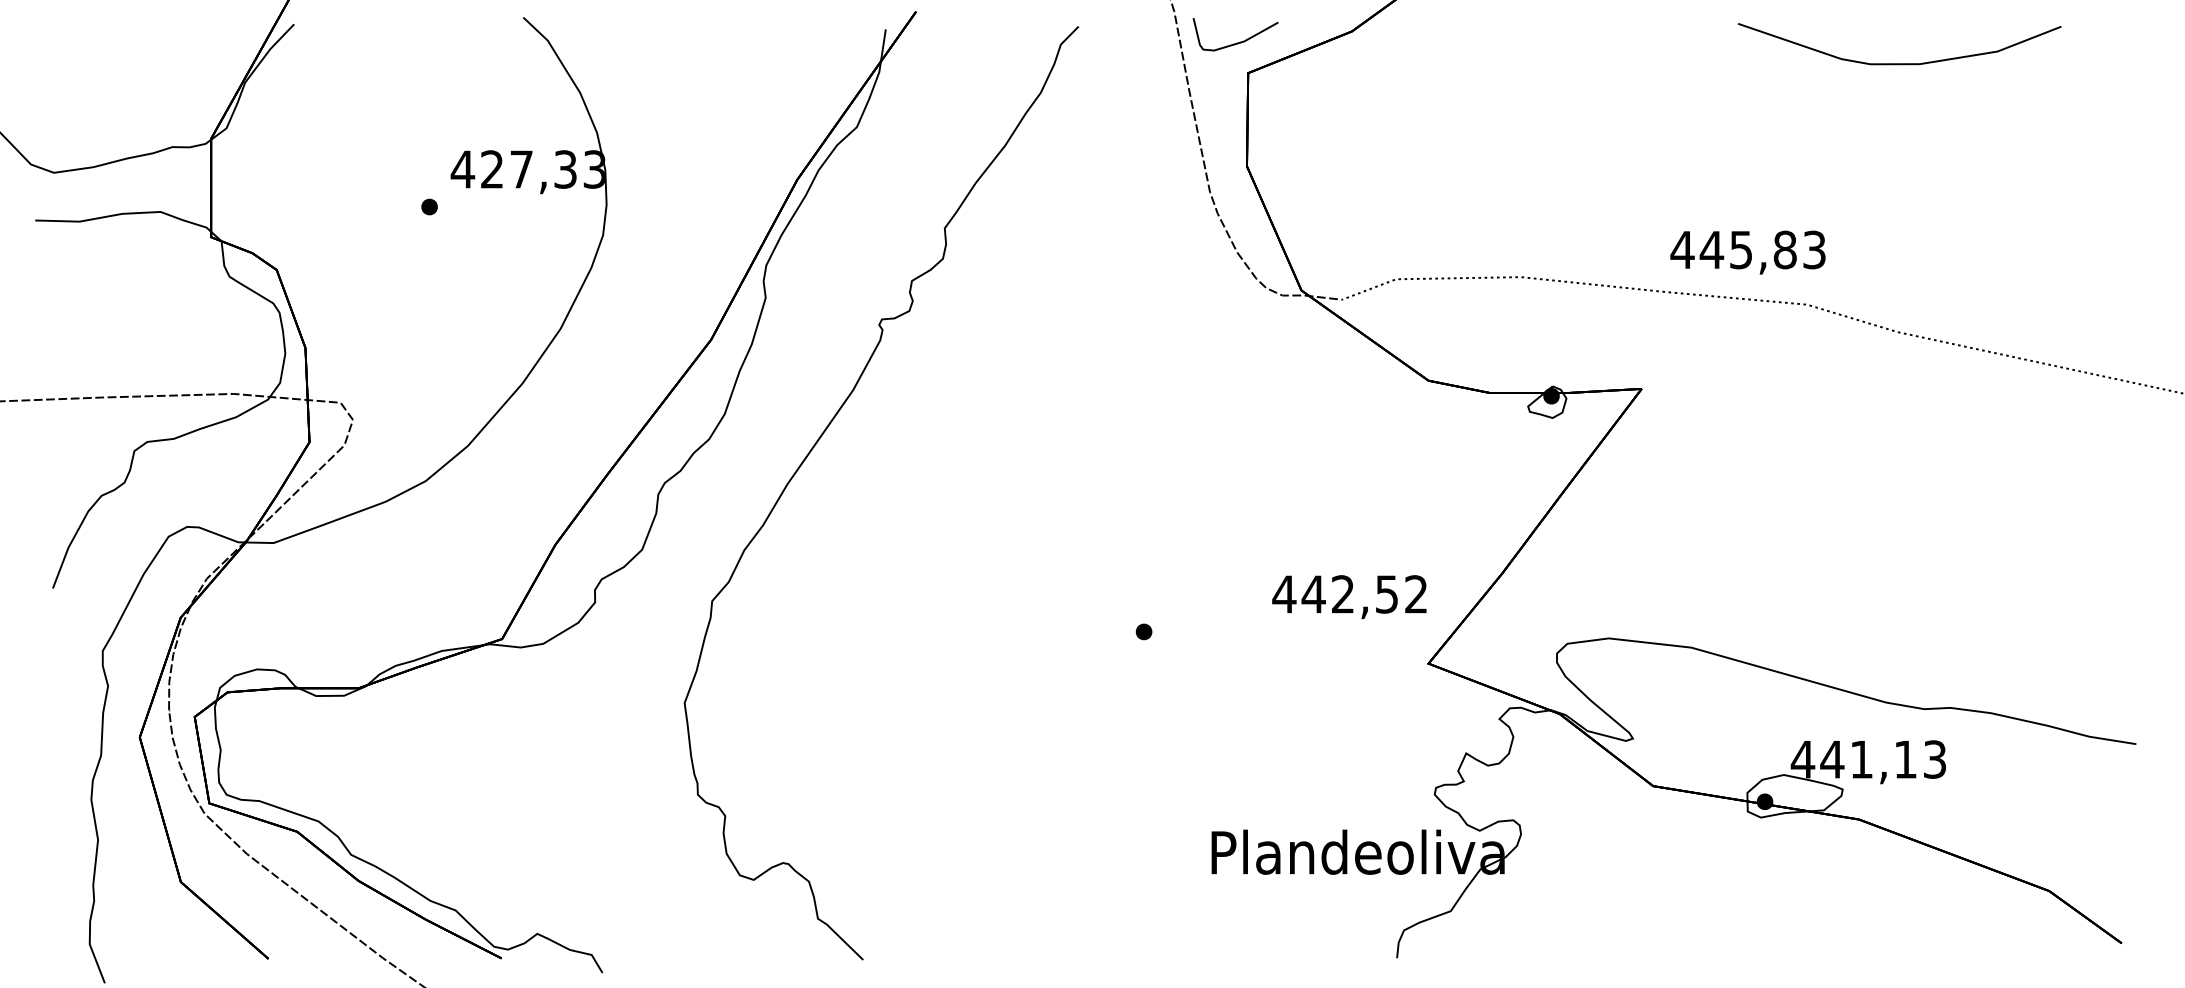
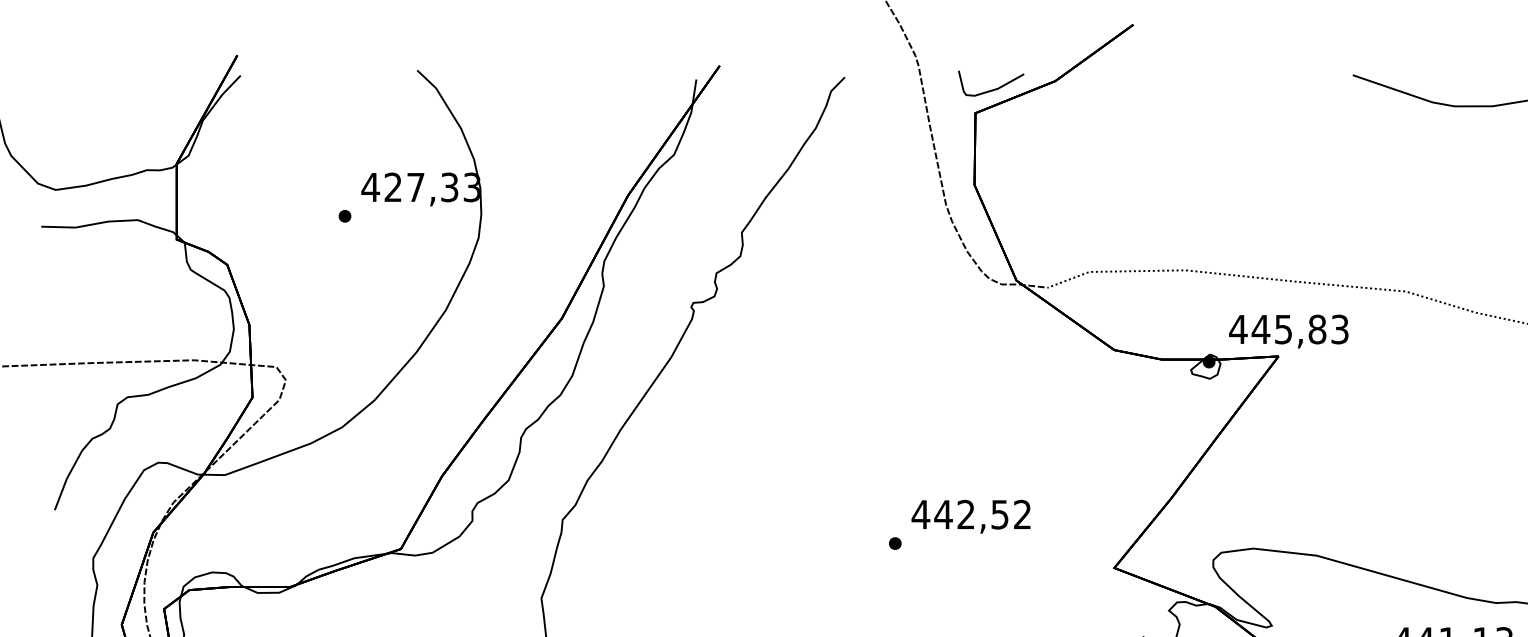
curve: (1236, 42) -> (991, 89), moved
text: (1747, 252) -> (1288, 331), moved
text: (1349, 596) -> (971, 516), moved

